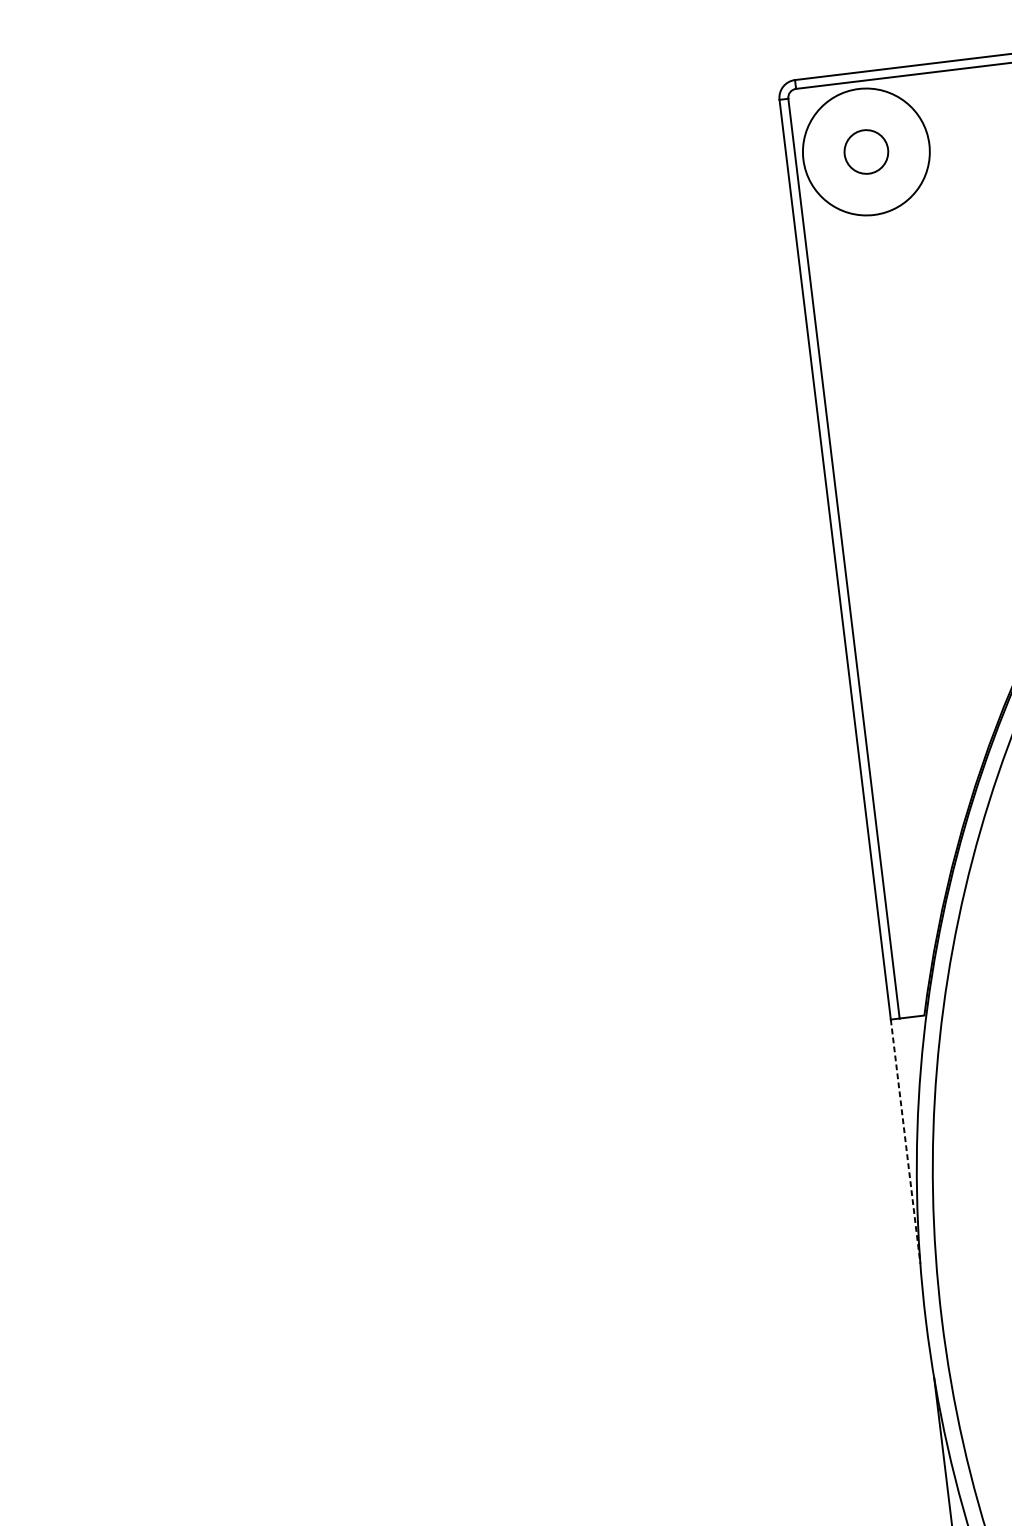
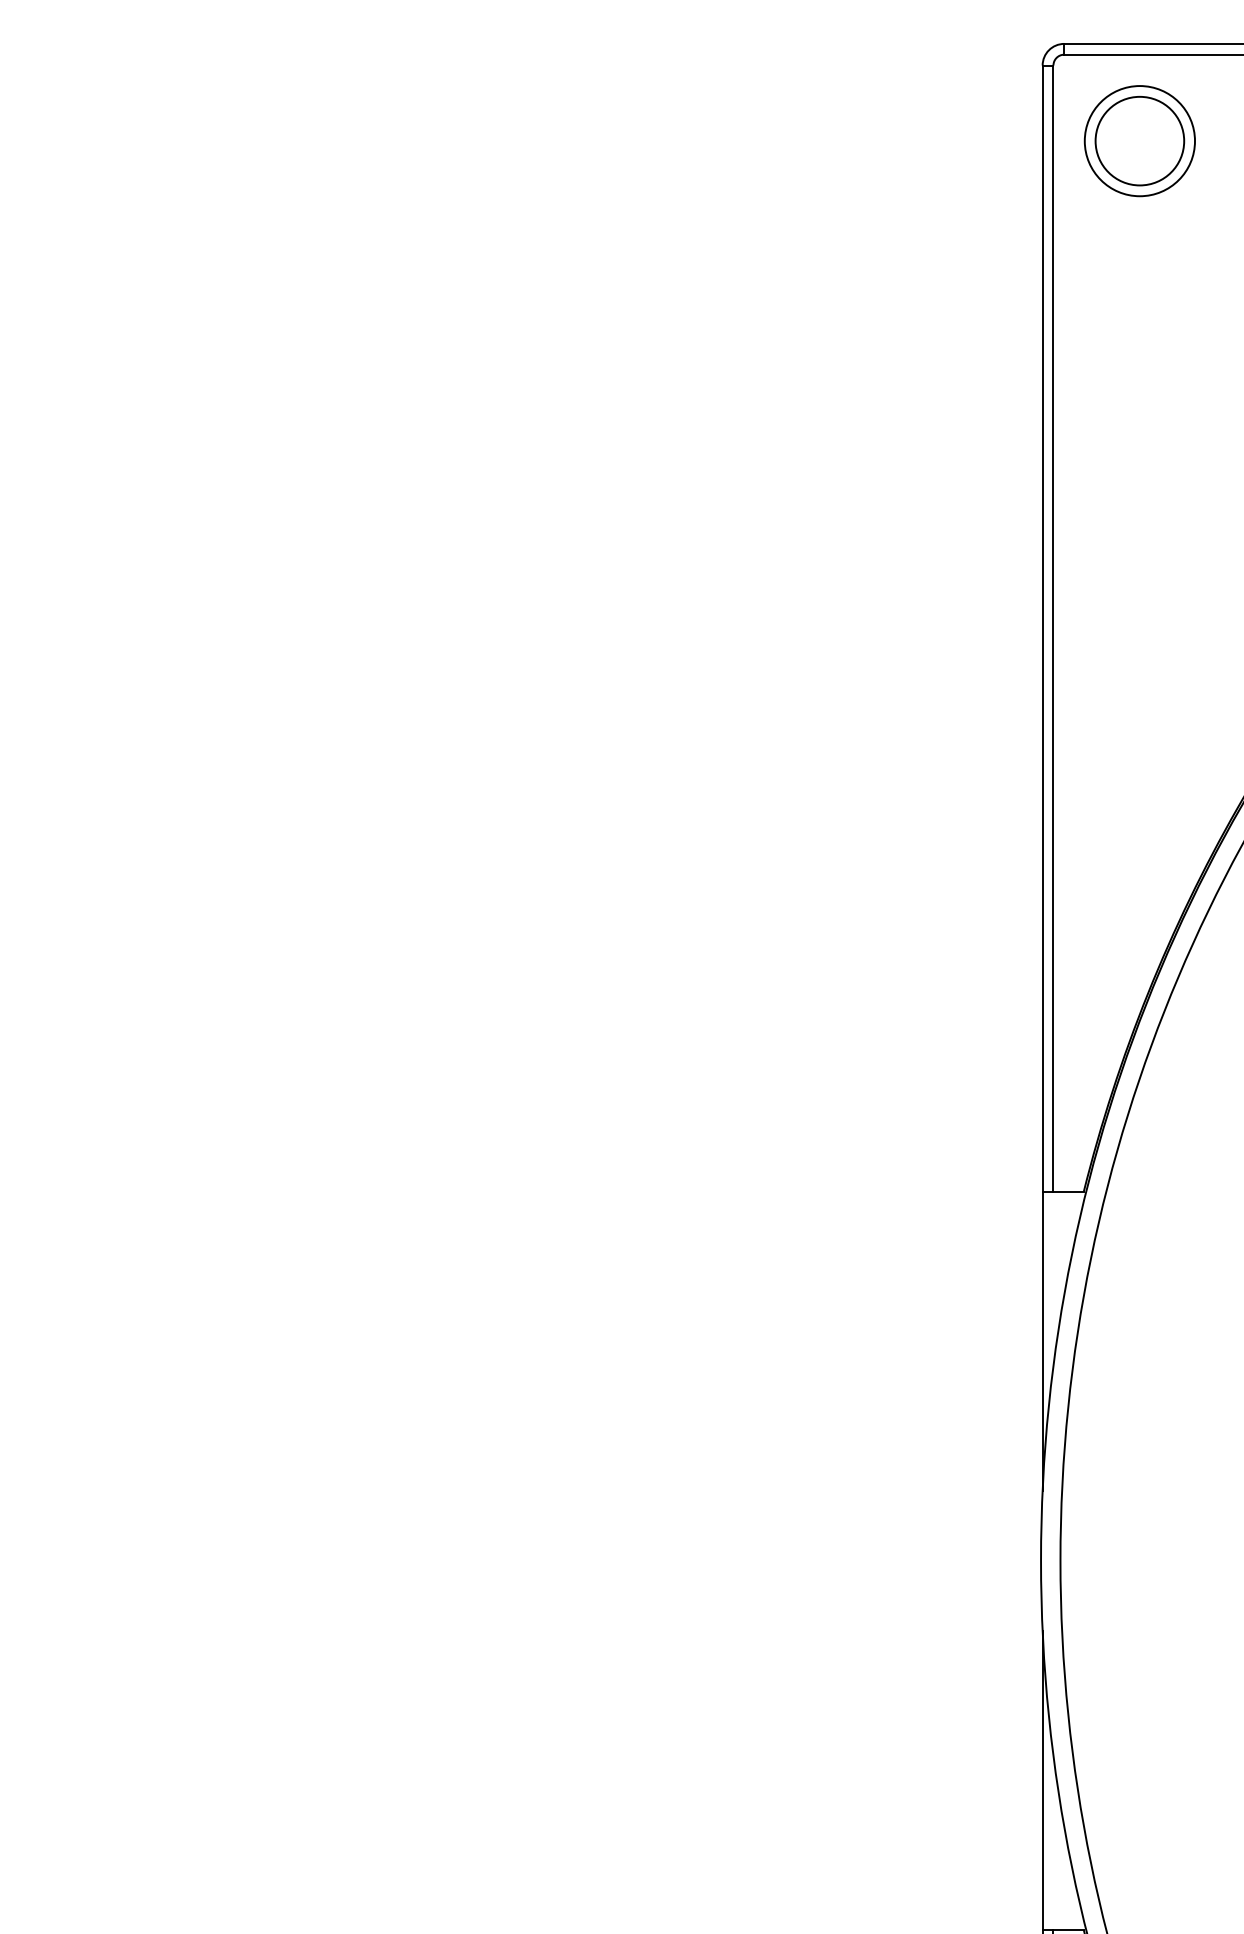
circle: (866, 151) -> (1139, 140), size x1.67
circle: (866, 152) -> (1139, 141), size x0.71
line: (905, 1141) -> (1042, 1341), dashed -> solid

